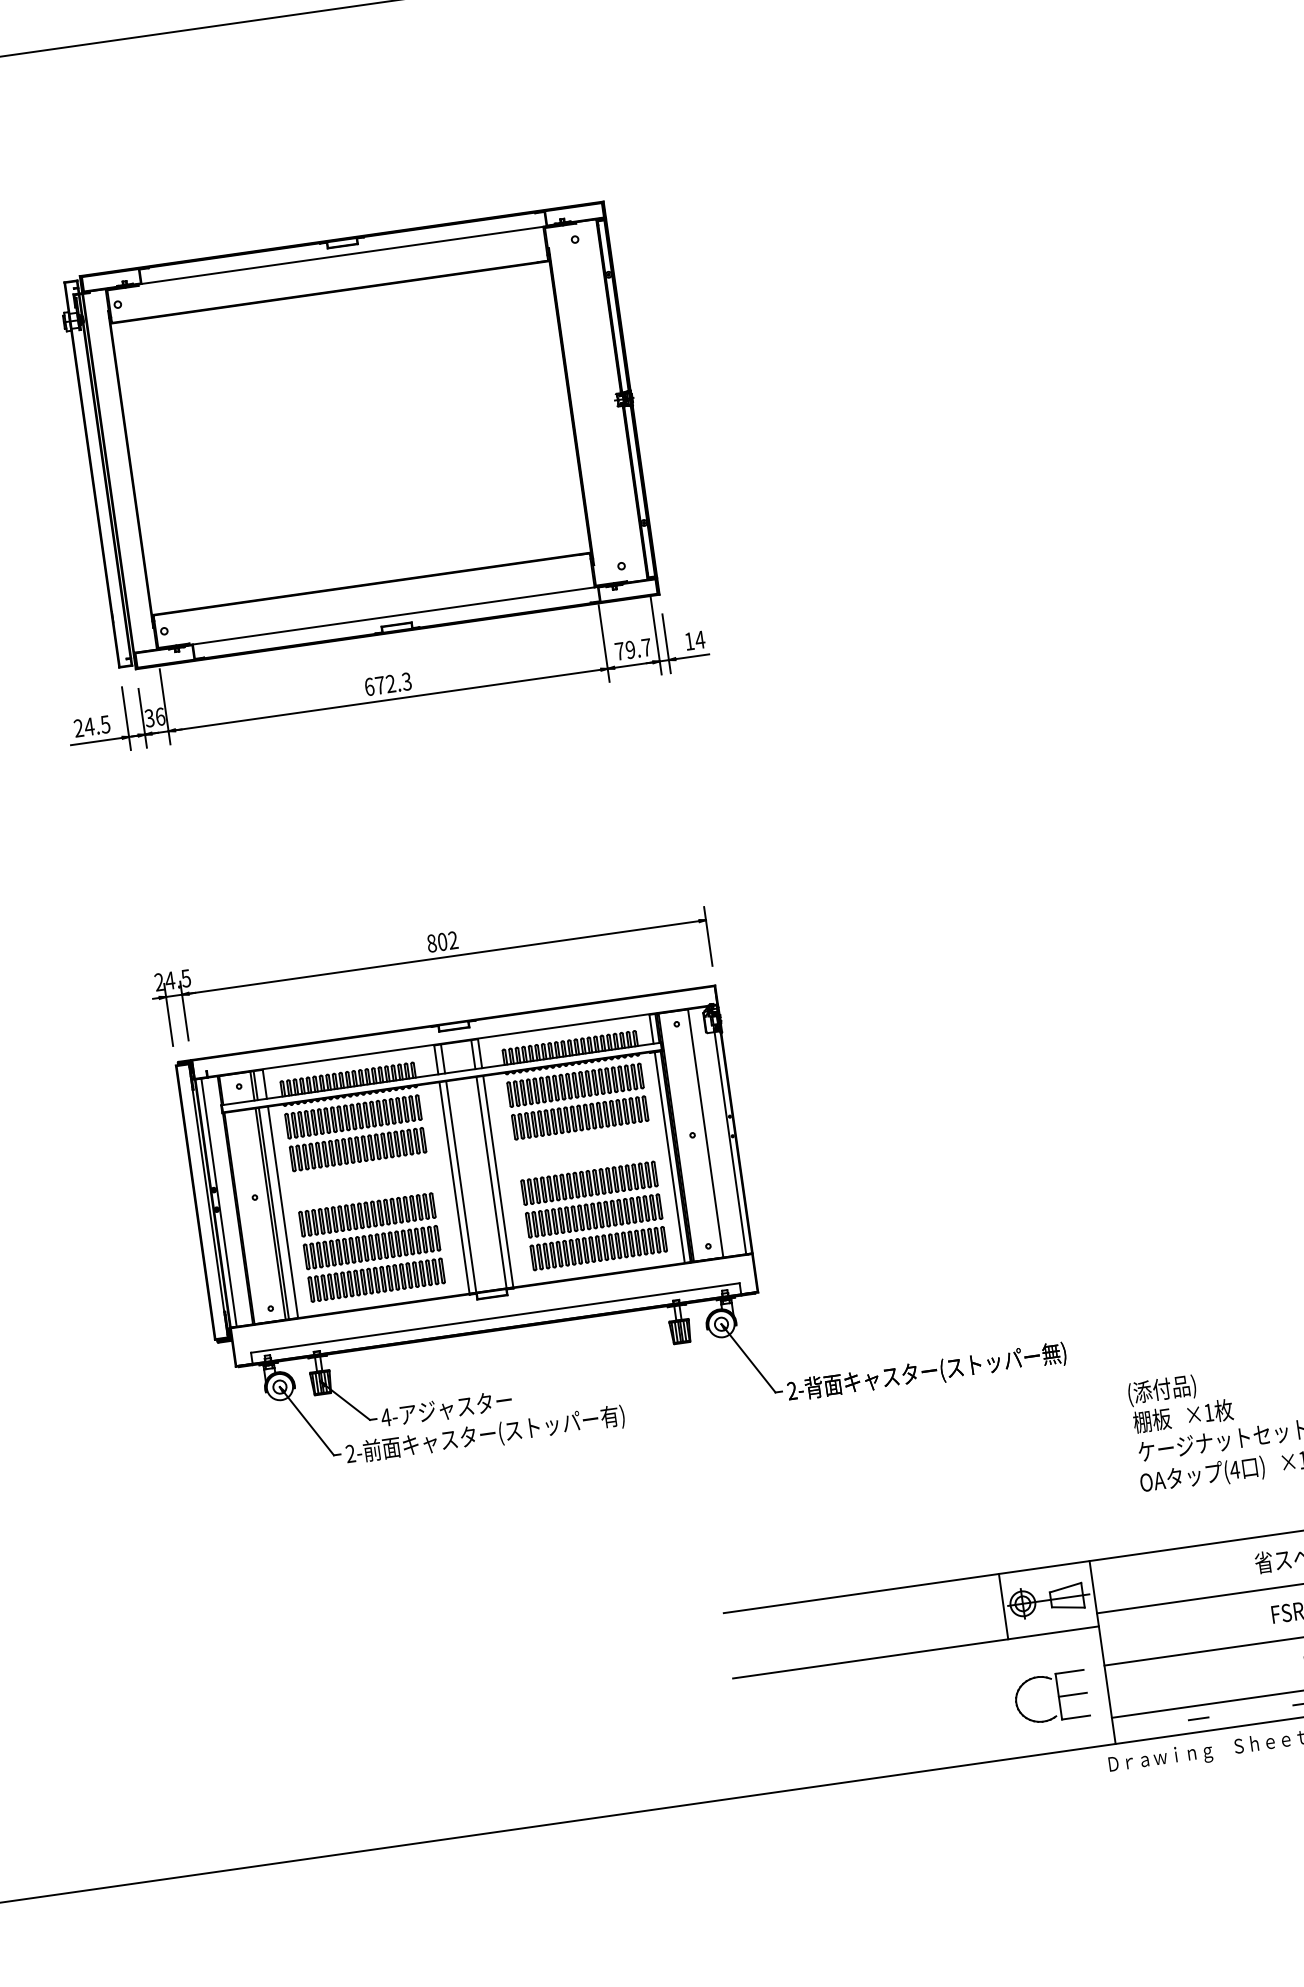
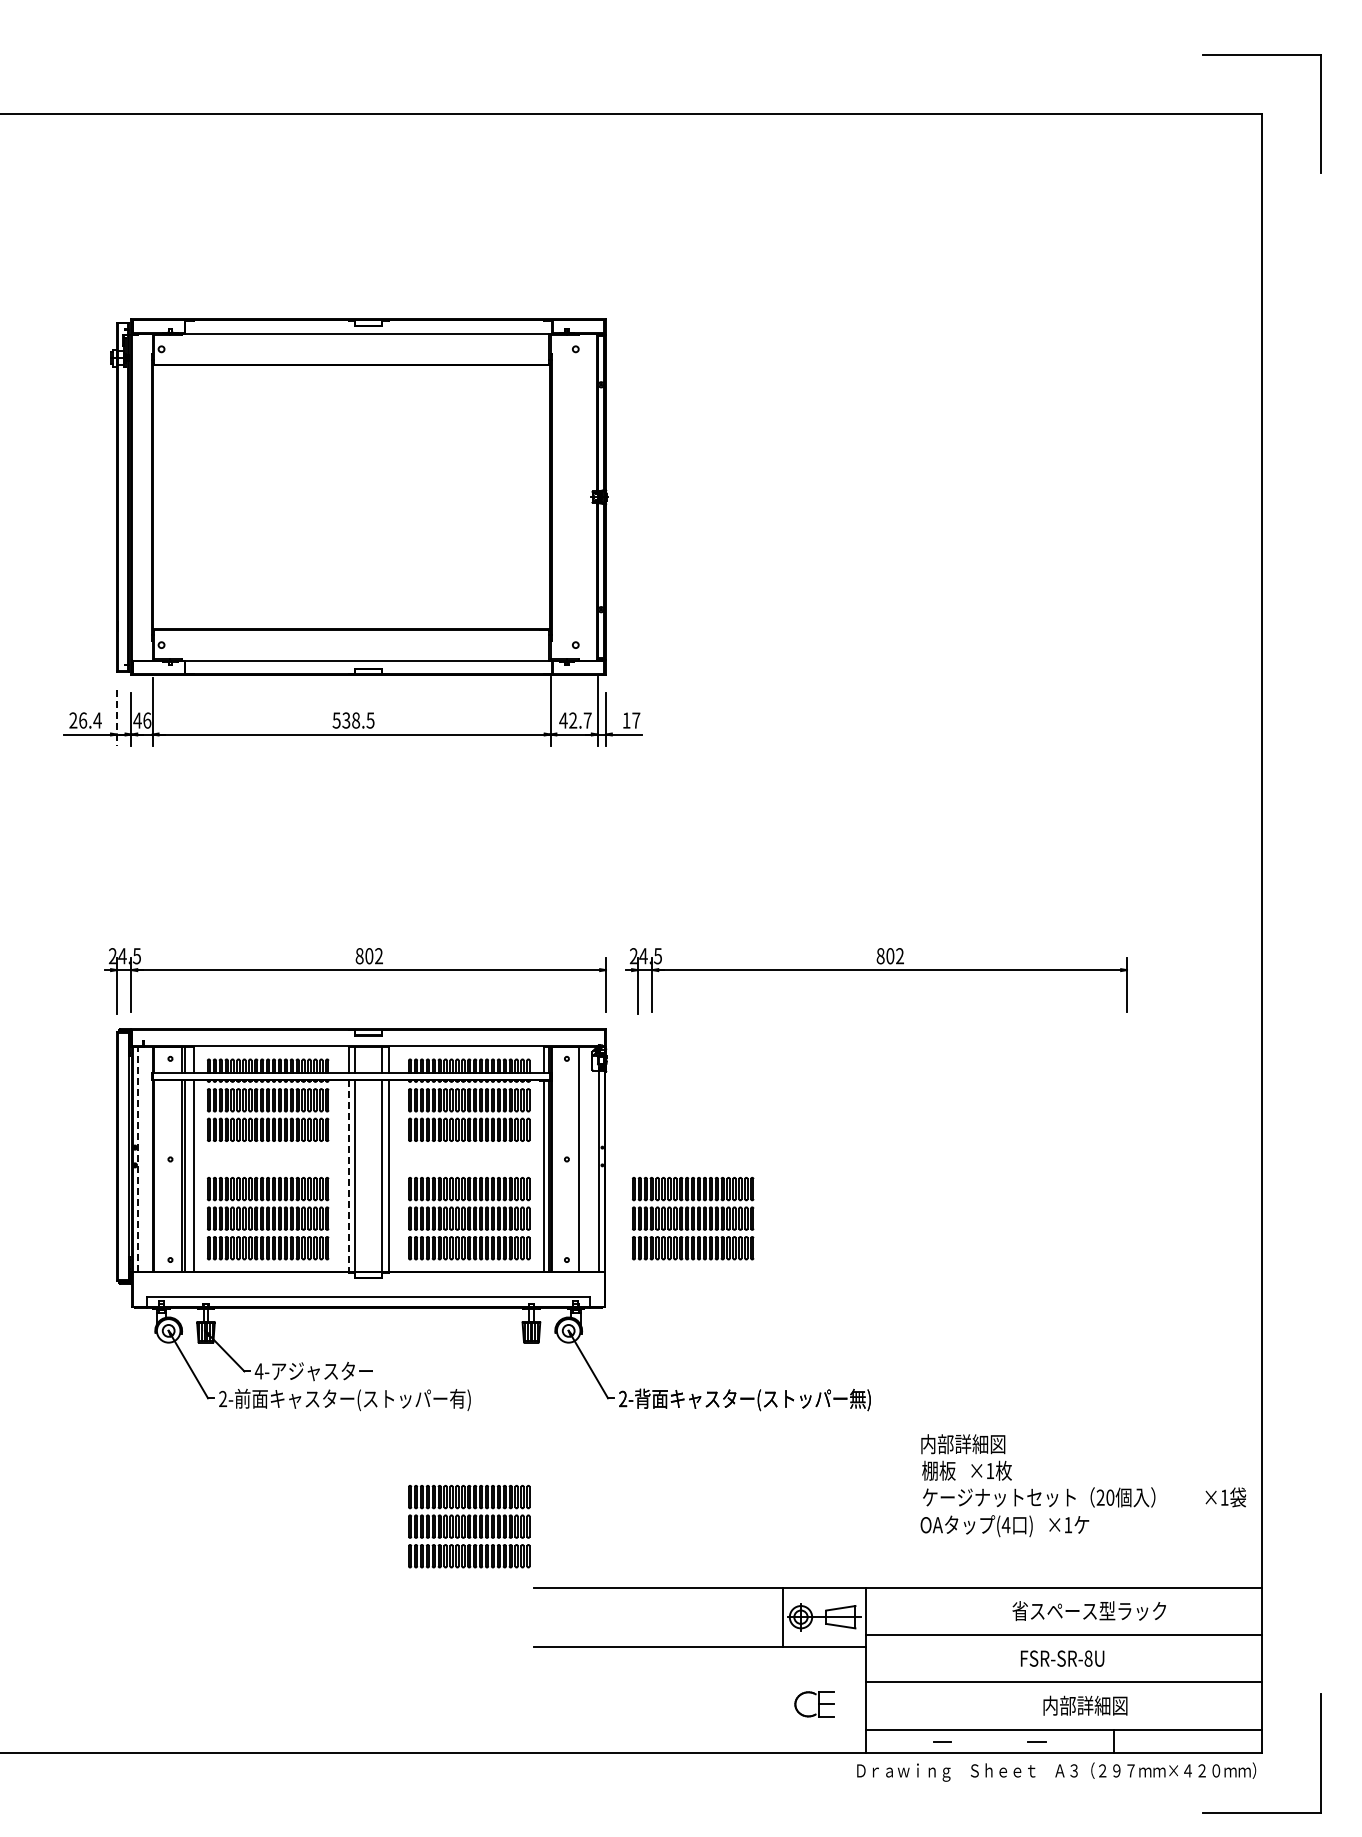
text: (699, 639) -> (635, 720), 14 -> 17
text: (625, 650) -> (568, 720), 79.7 -> 42.7
text: (388, 684) -> (353, 720), 672.3 -> 538.5
text: (149, 718) -> (137, 720), 36 -> 46
line: (126, 719) -> (116, 718), solid -> dashed
text: (96, 725) -> (89, 720), 24.5 -> 26.4
part: (1004, 878) -> (876, 970), added
part: (841, 1180) -> (693, 1218), added
line: (454, 1188) -> (348, 1176), solid -> dashed
line: (218, 1201) -> (137, 1158), solid -> dashed
text: (1175, 1388) -> (963, 1445), (添付品) -> 内部詳細図
part: (642, 1555) -> (469, 1526), added
part: (1051, 1698) -> (814, 1704), size x0.6

